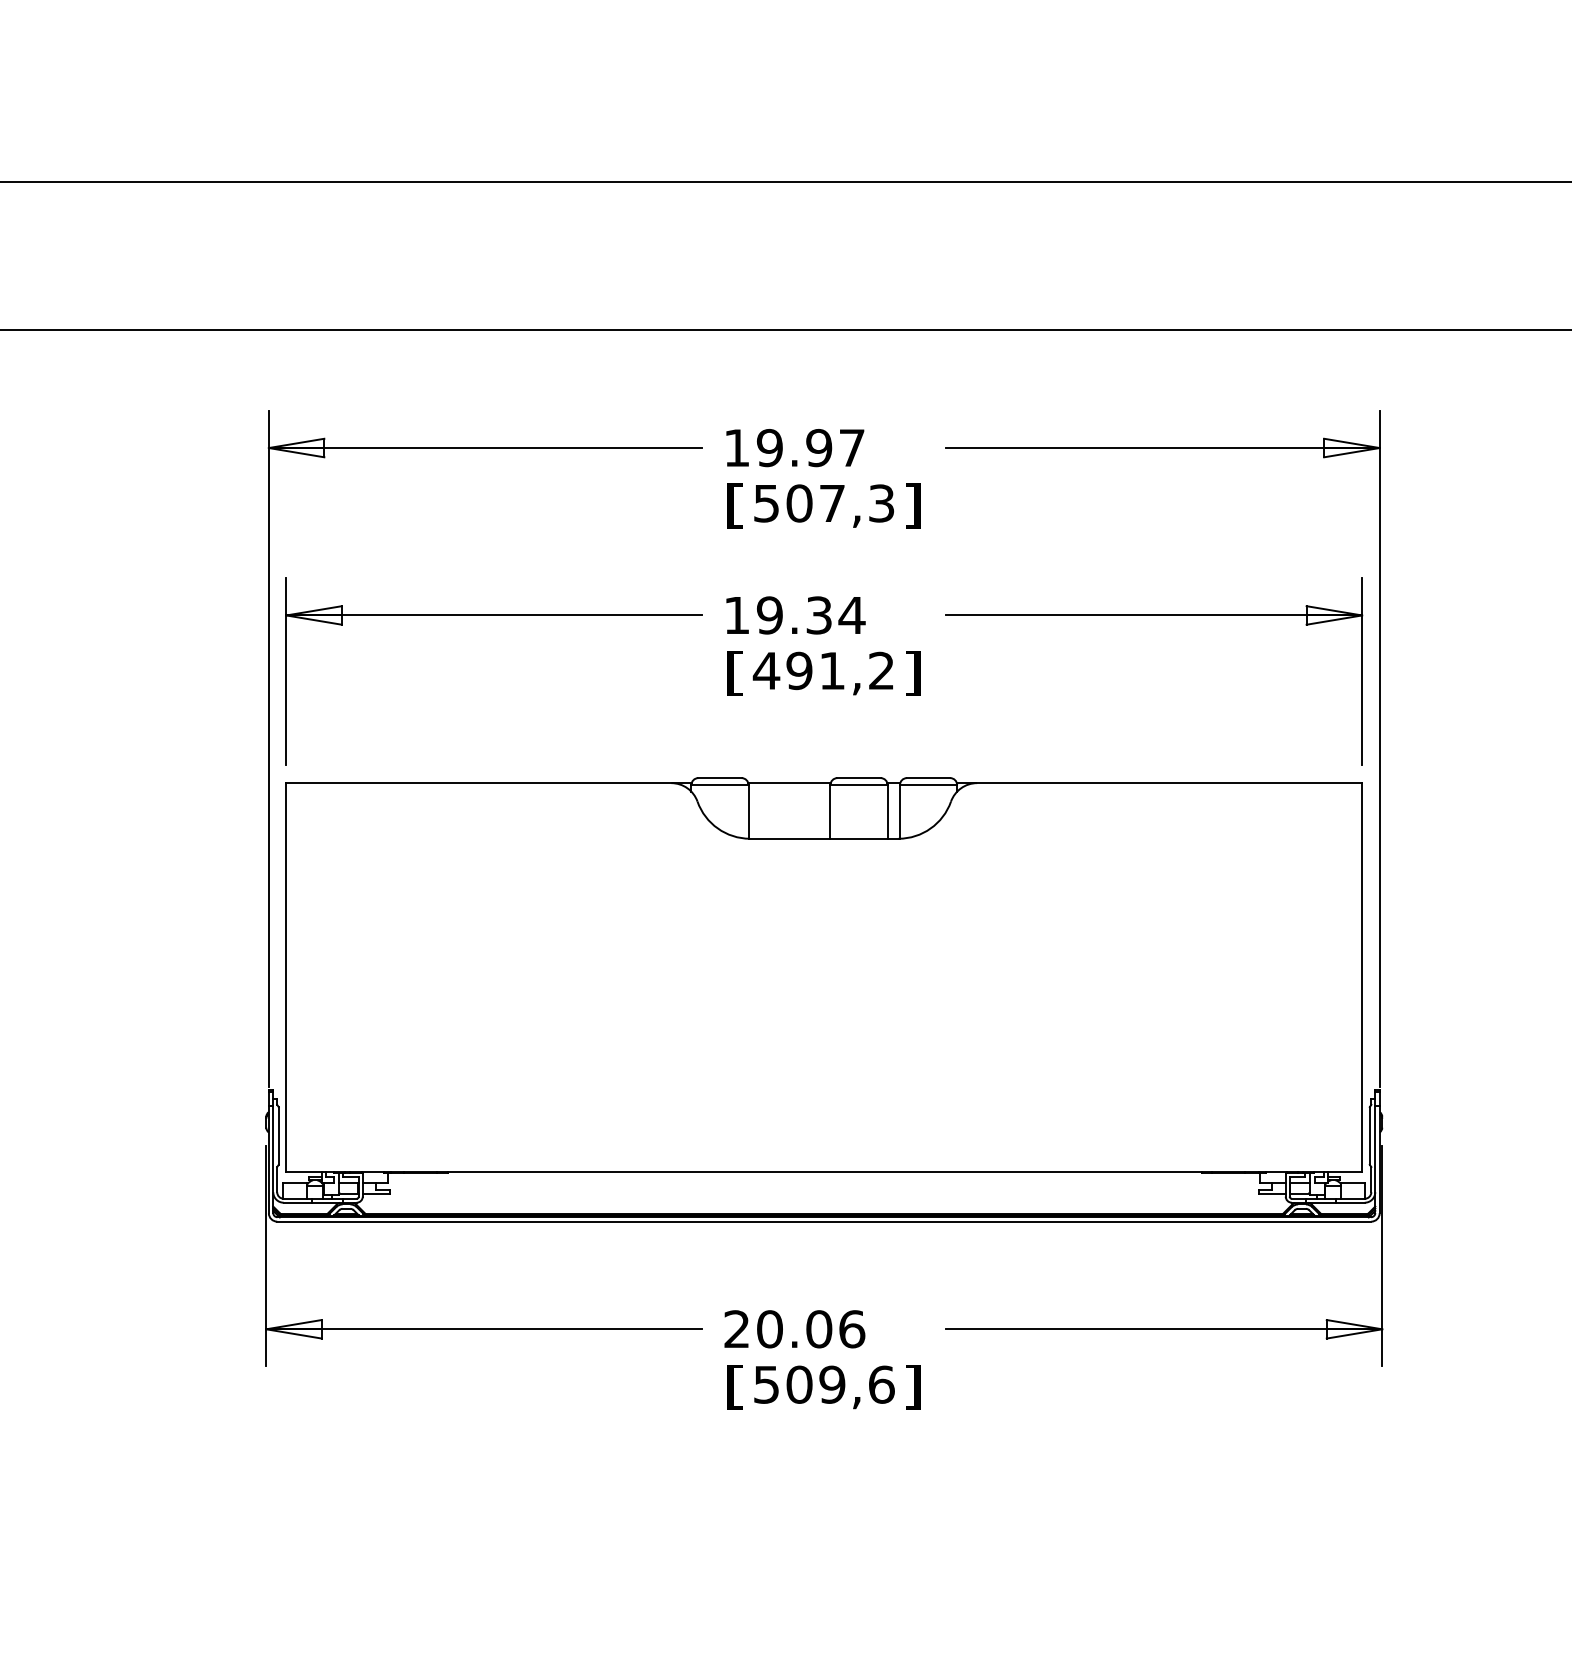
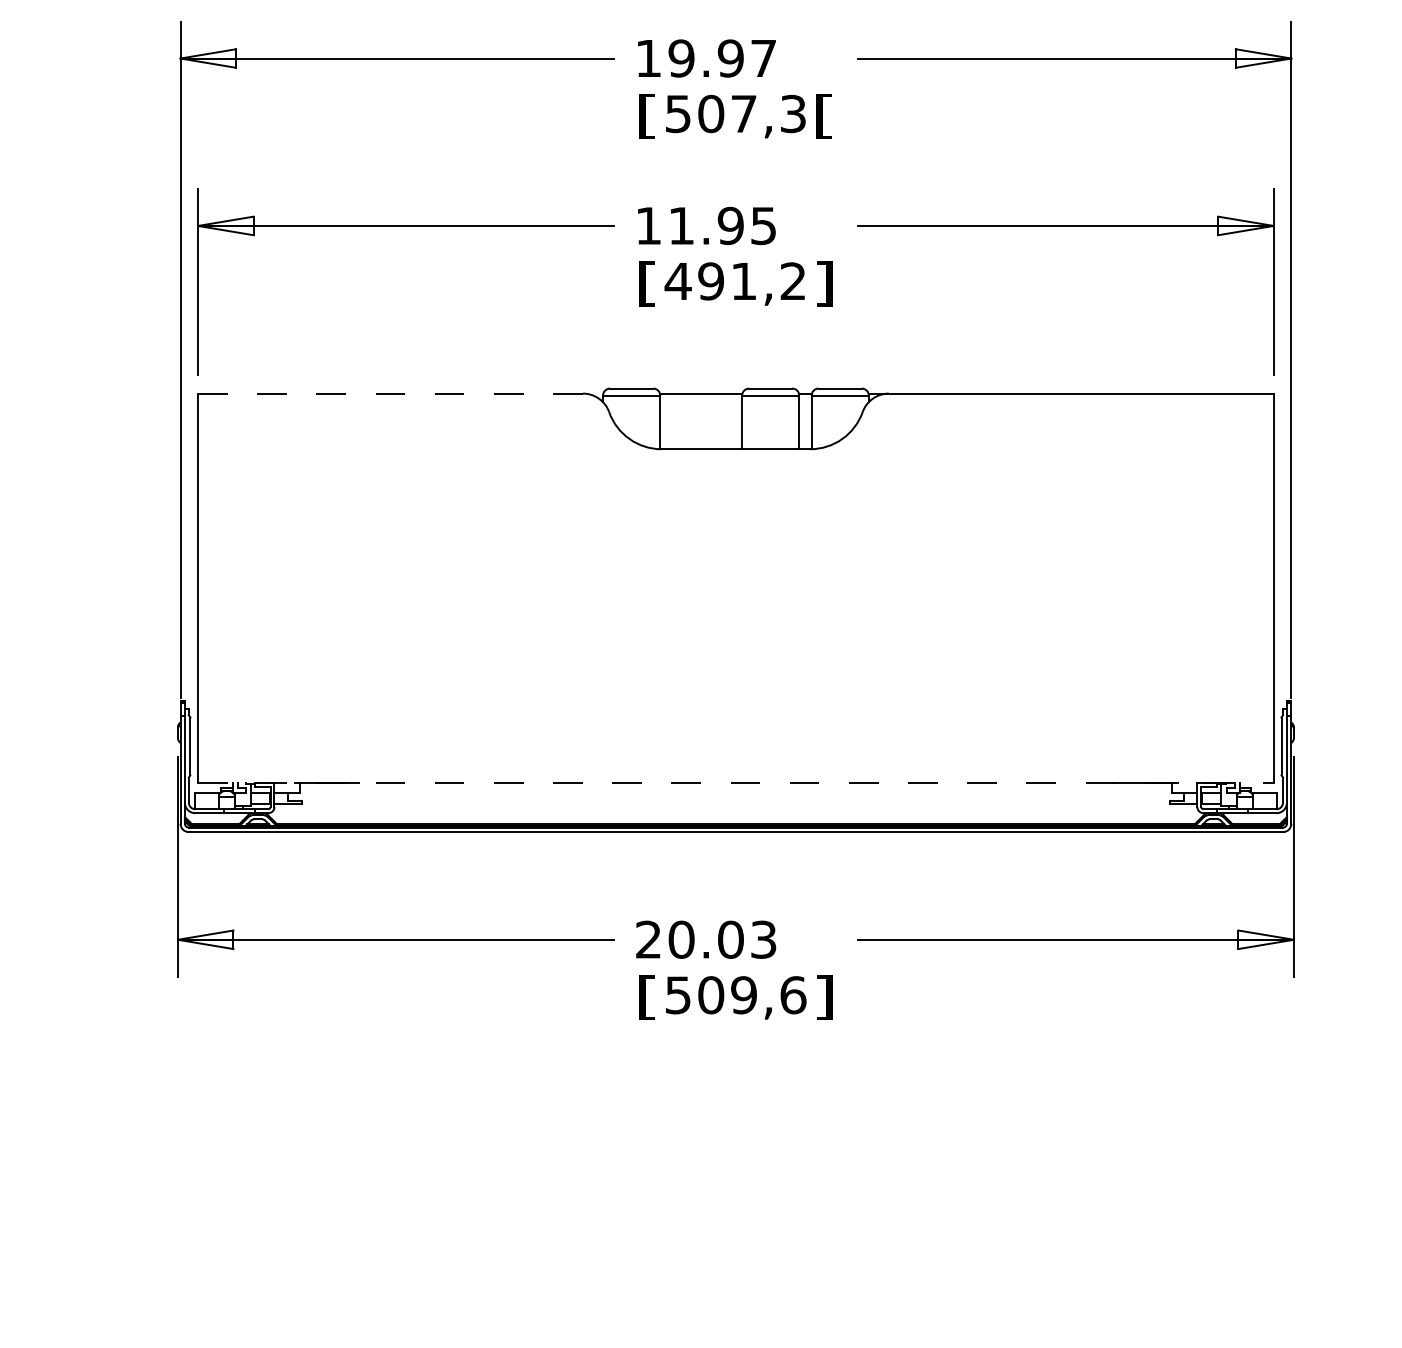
text: (912, 505) -> (824, 115), ] -> [
text: (811, 615) -> (723, 225), 19.34 -> 11.95
line: (489, 783) -> (401, 393), solid -> dashed
line: (824, 1172) -> (736, 782), solid -> dashed
text: (852, 1329) -> (764, 939), 20.06 -> 20.03

